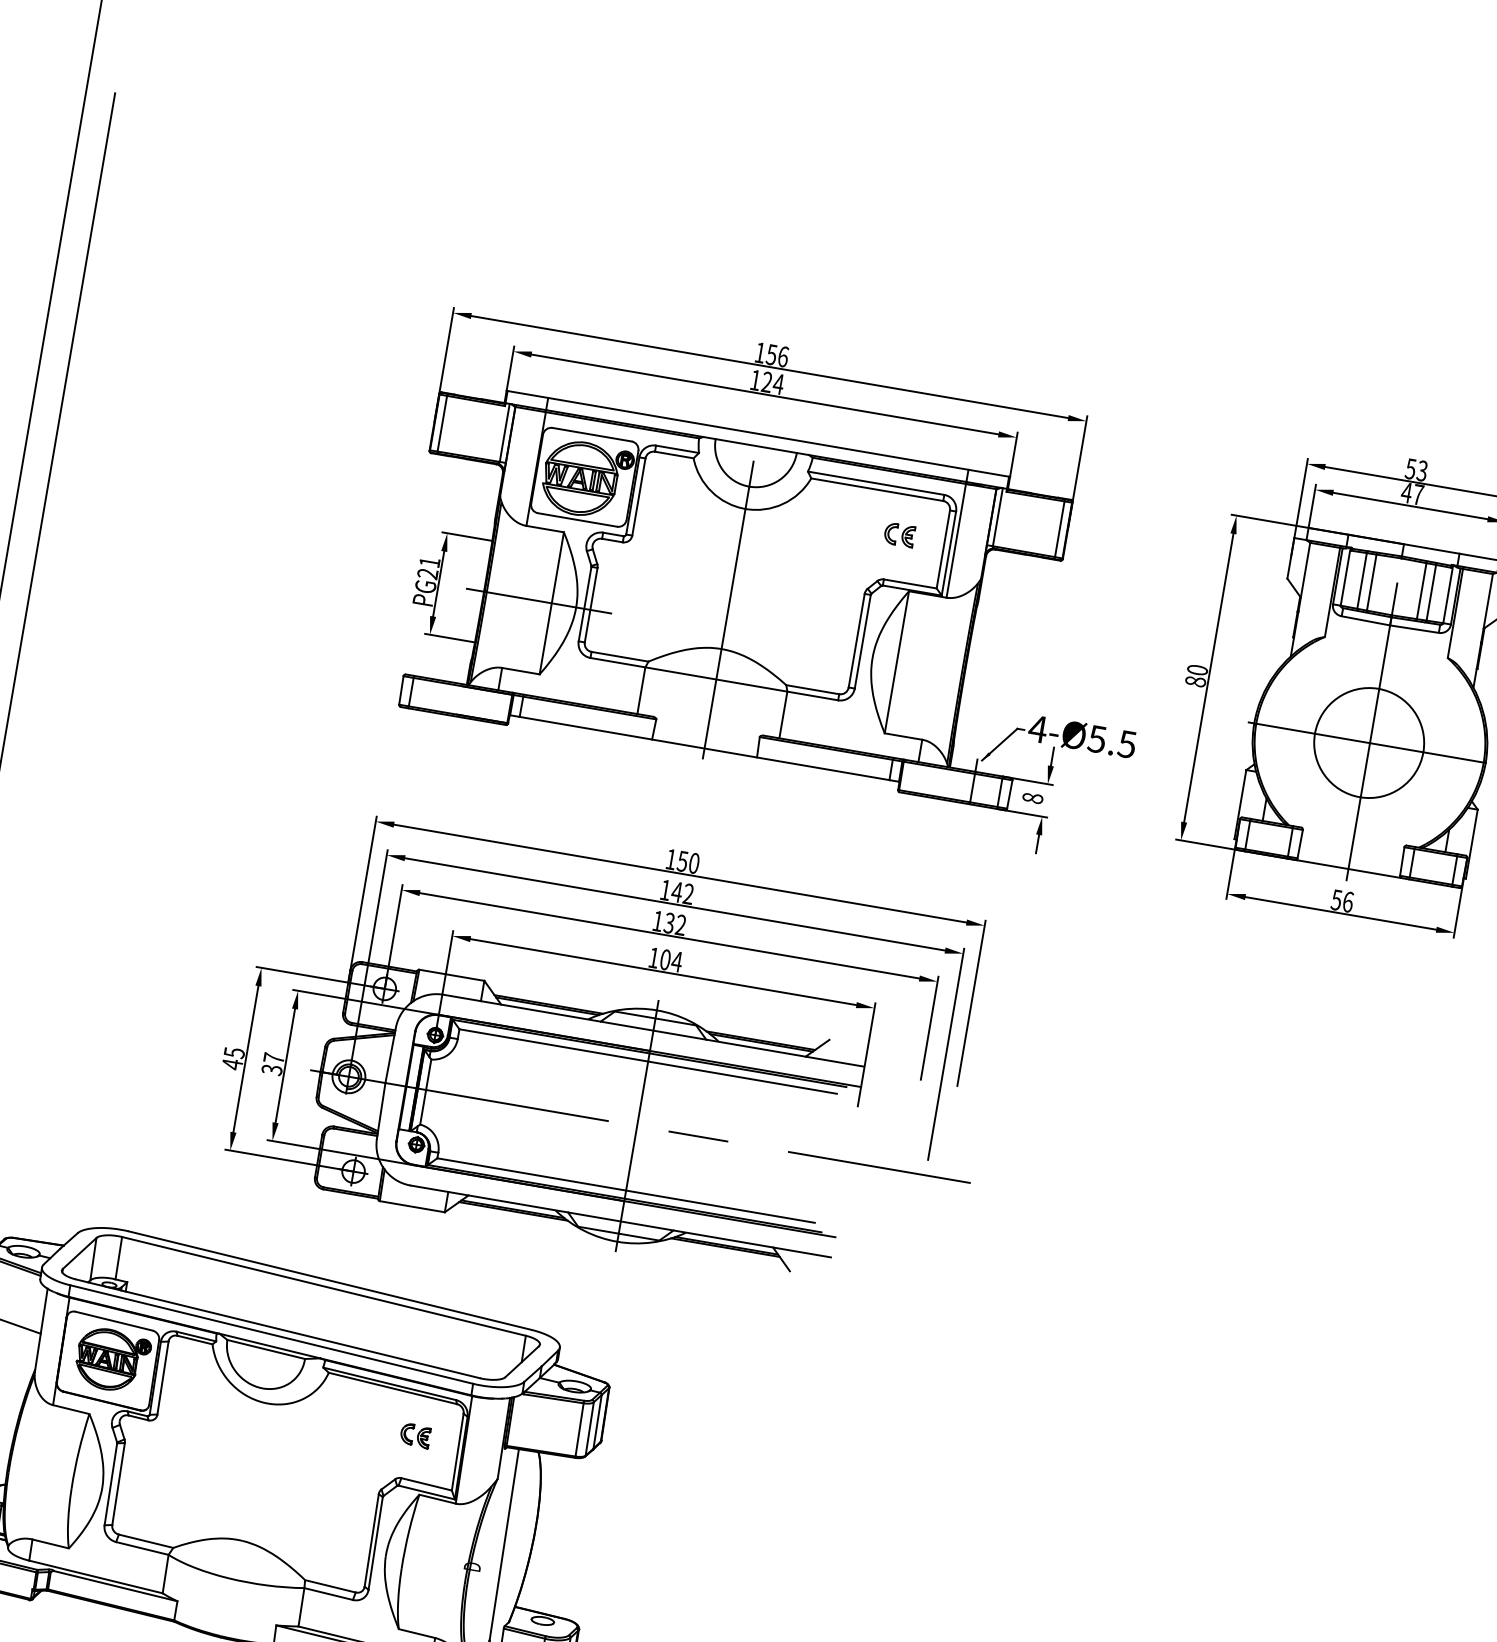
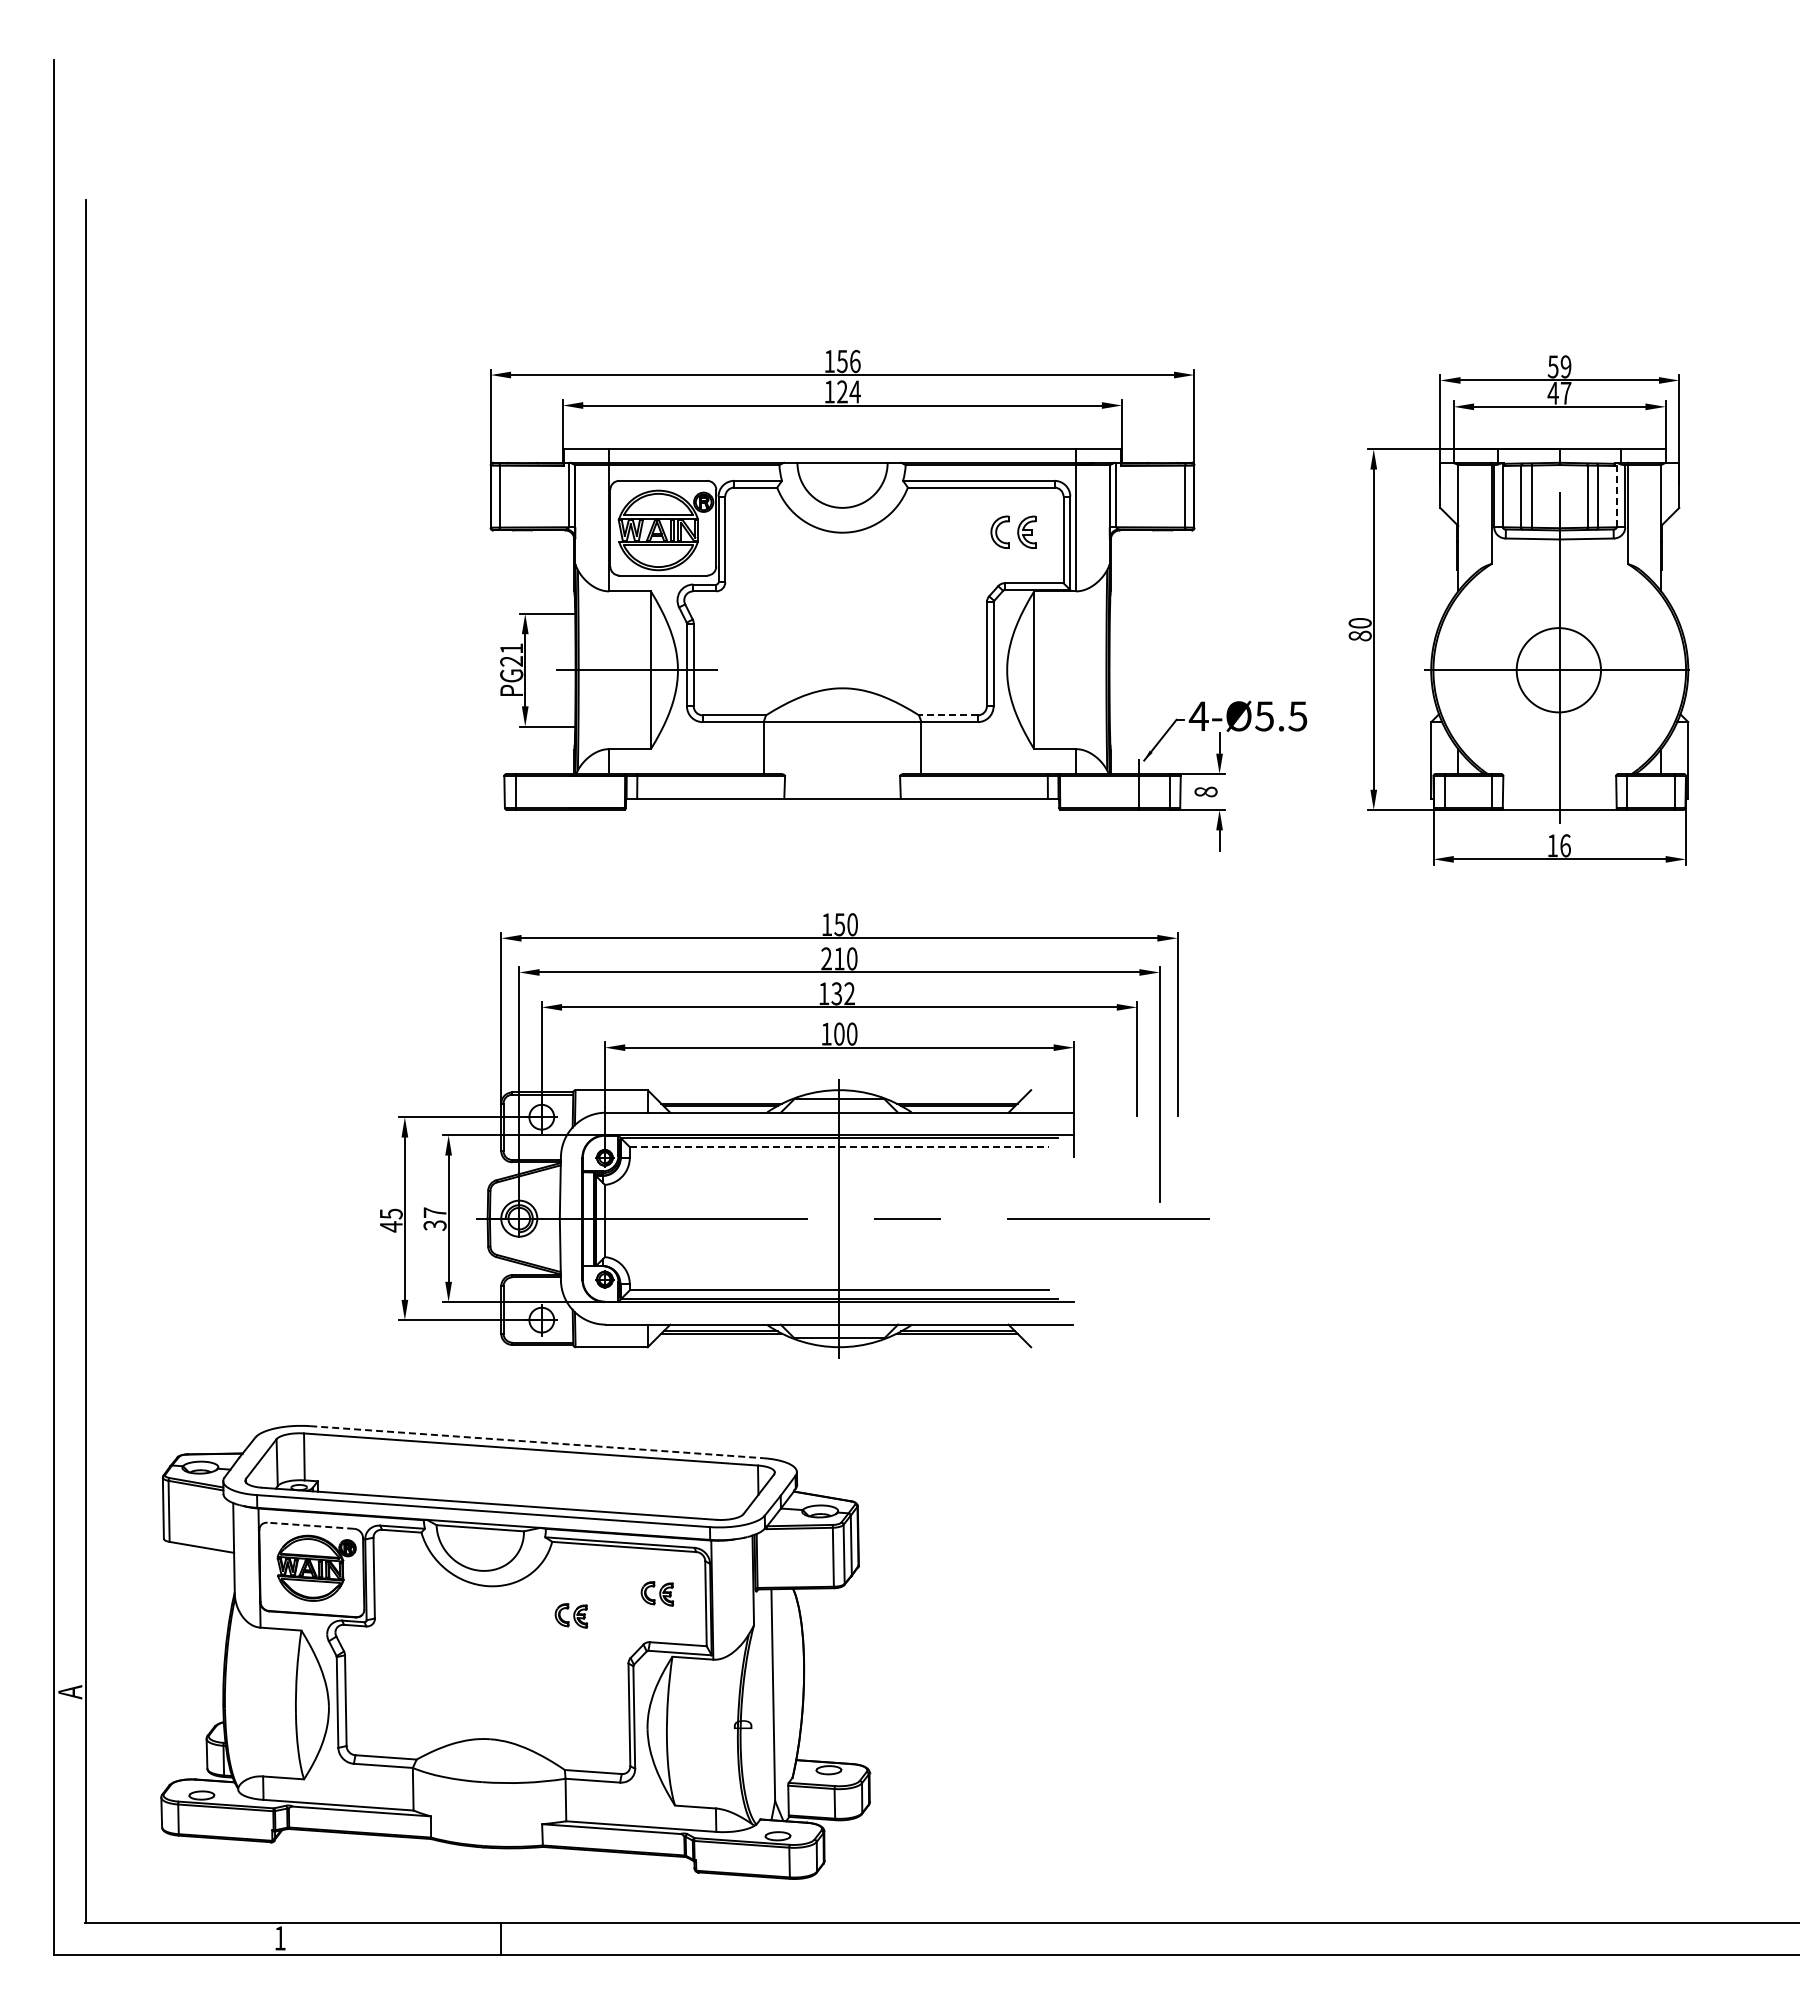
text: (1421, 470) -> (1565, 366), 53 -> 59
part: (899, 535) -> (1013, 532), size x1.4
line: (731, 593) -> (842, 626), removed
line: (1448, 593) -> (1616, 494), solid -> dashed
line: (811, 689) -> (947, 715), solid -> dashed
circle: (1368, 743) -> (1558, 670), size x0.7
text: (677, 891) -> (839, 958), 142 -> 210
text: (1336, 899) -> (1552, 845), 56 -> 16
text: (676, 961) -> (851, 1033), 104 -> 100
line: (648, 1061) -> (839, 1147), solid -> dashed
line: (330, 1281) -> (537, 1442), solid -> dashed
line: (113, 1320) -> (310, 1525), solid -> dashed
part: (334, 1442) -> (571, 1615), added

